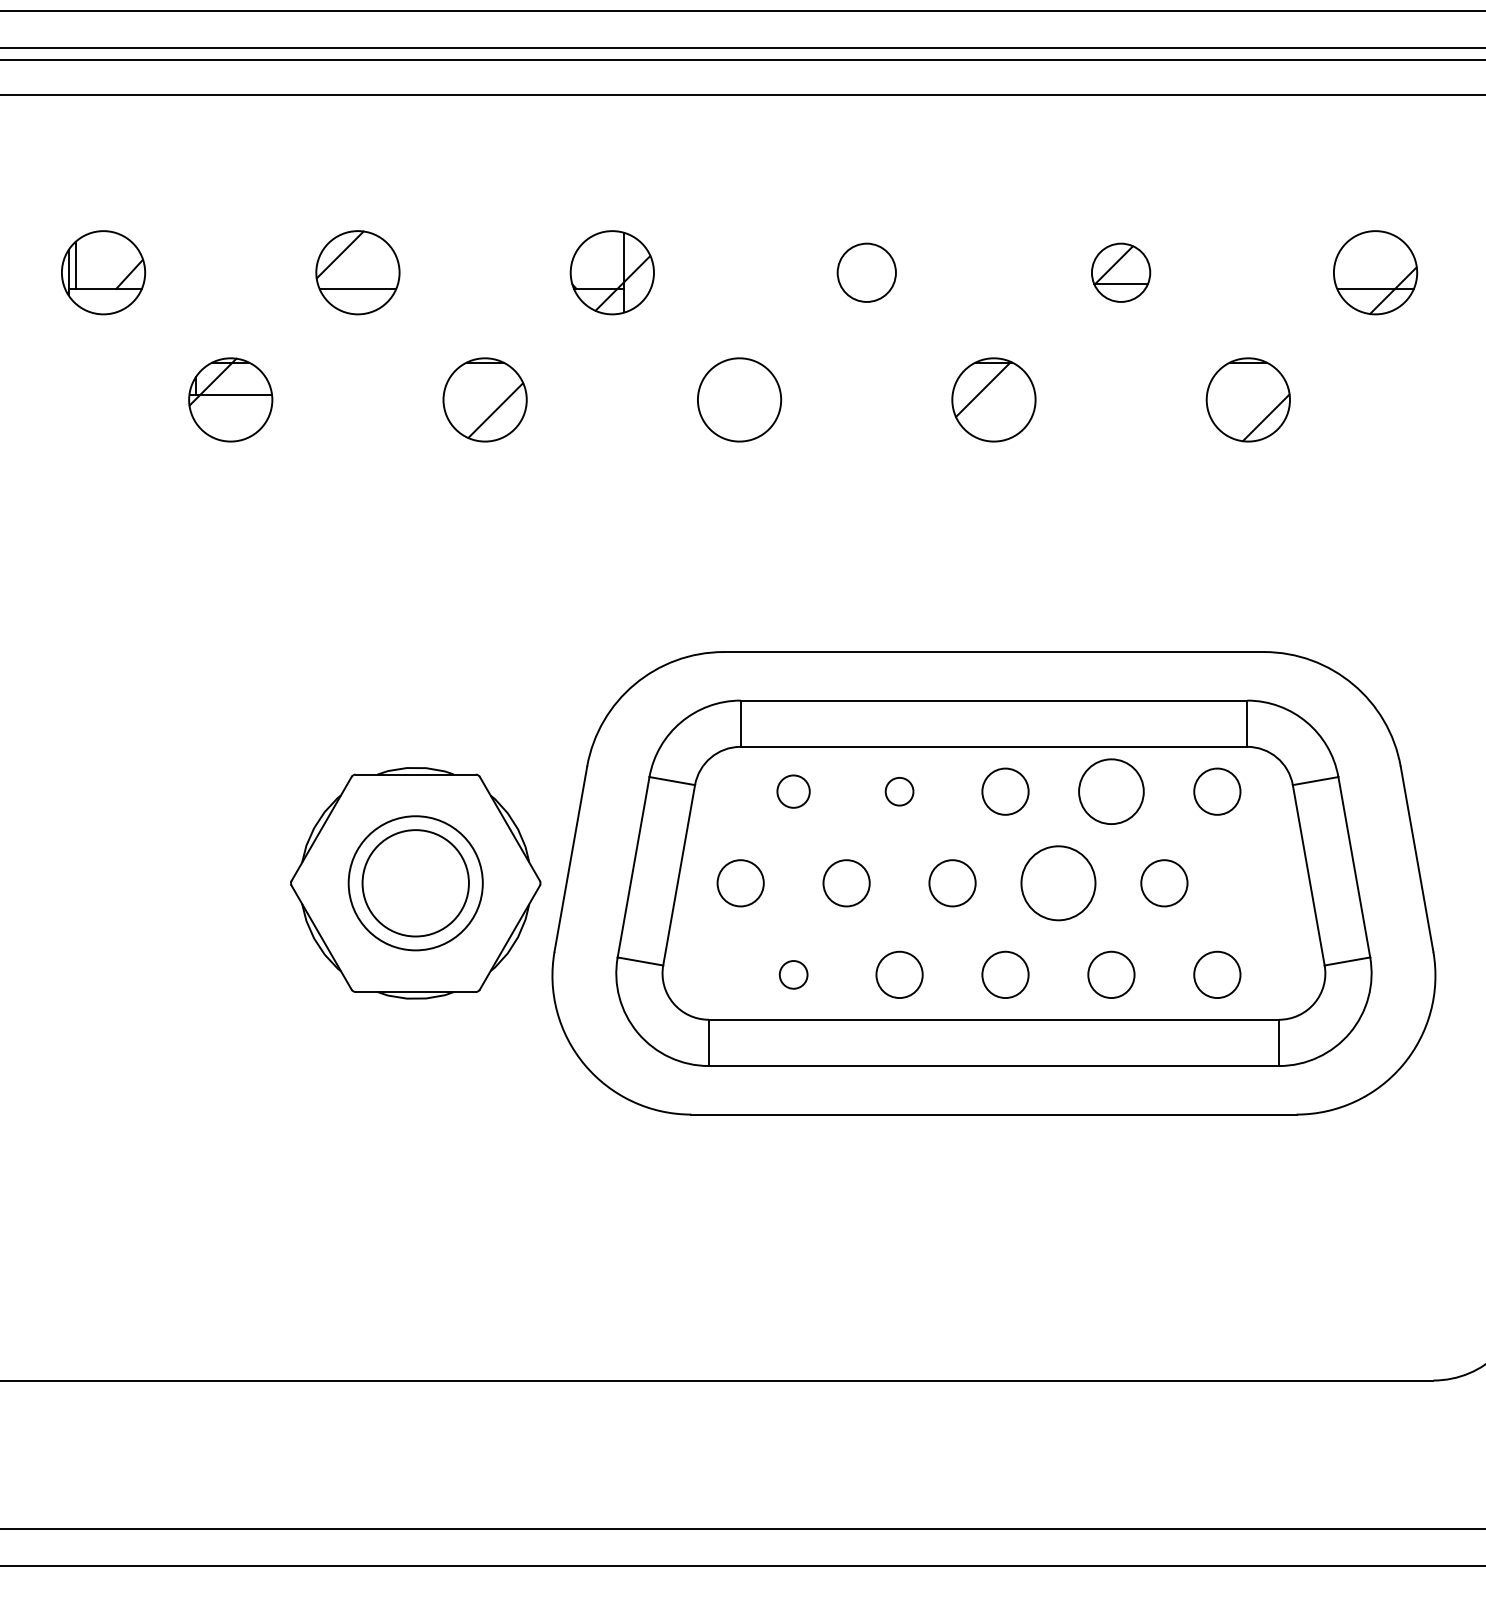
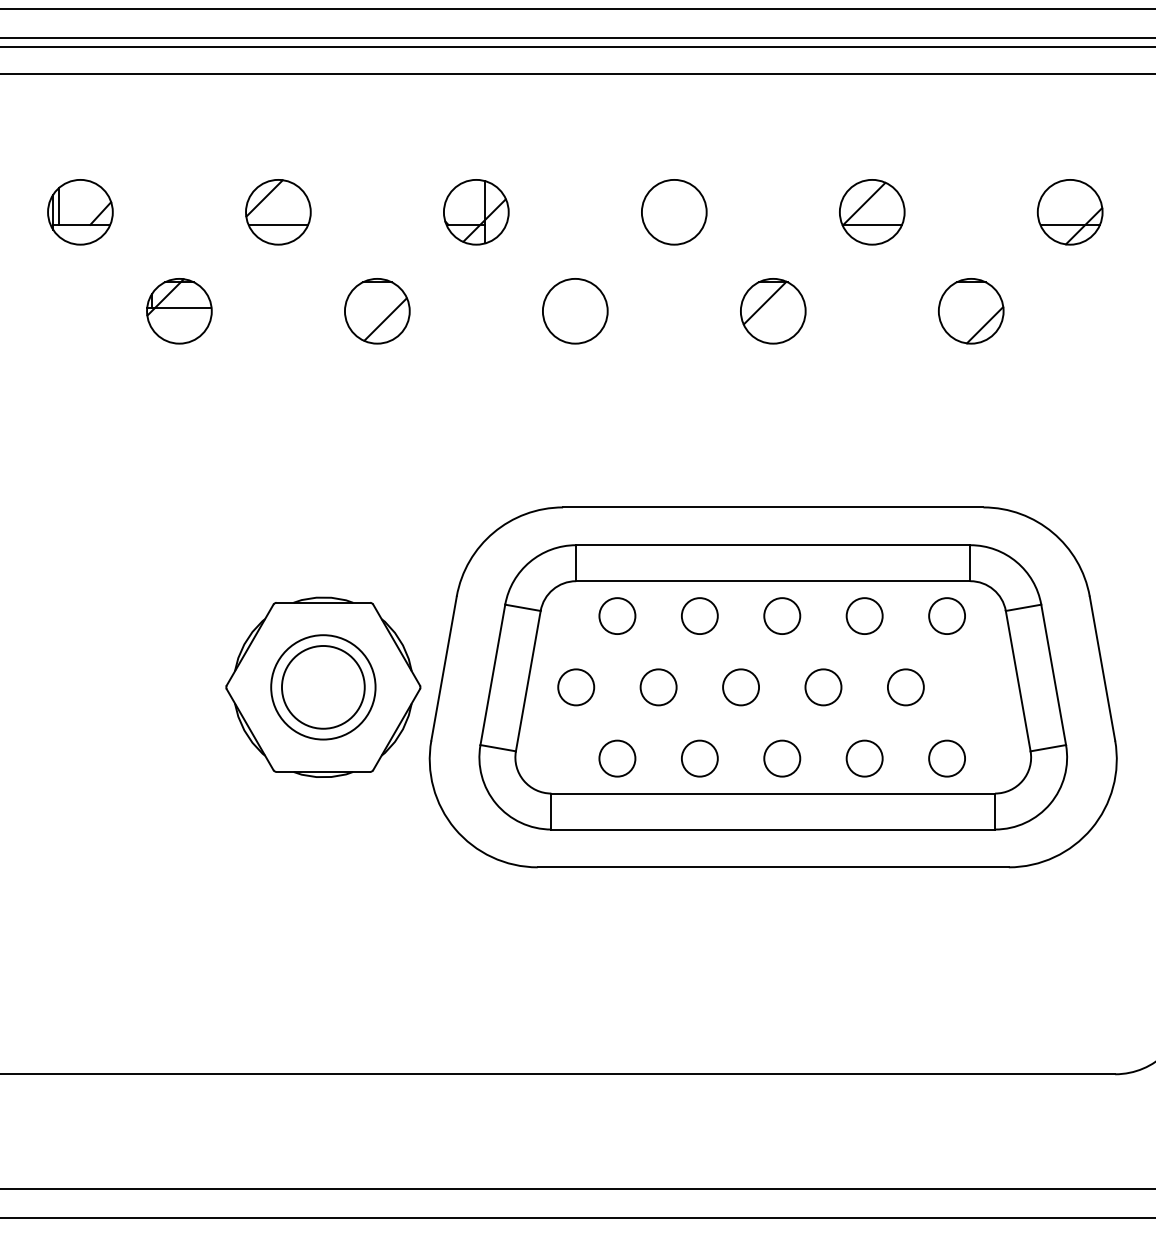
circle: (866, 272) -> (674, 212), size x1.43
part: (1120, 272) -> (871, 212), size x1.43
circle: (793, 791) -> (617, 615), size x1.43
circle: (899, 791) -> (699, 615), size x1.67
circle: (1111, 791) -> (864, 615), size x0.71
circle: (1058, 883) -> (823, 687), size x0.62
circle: (793, 974) -> (617, 758), size x1.67

